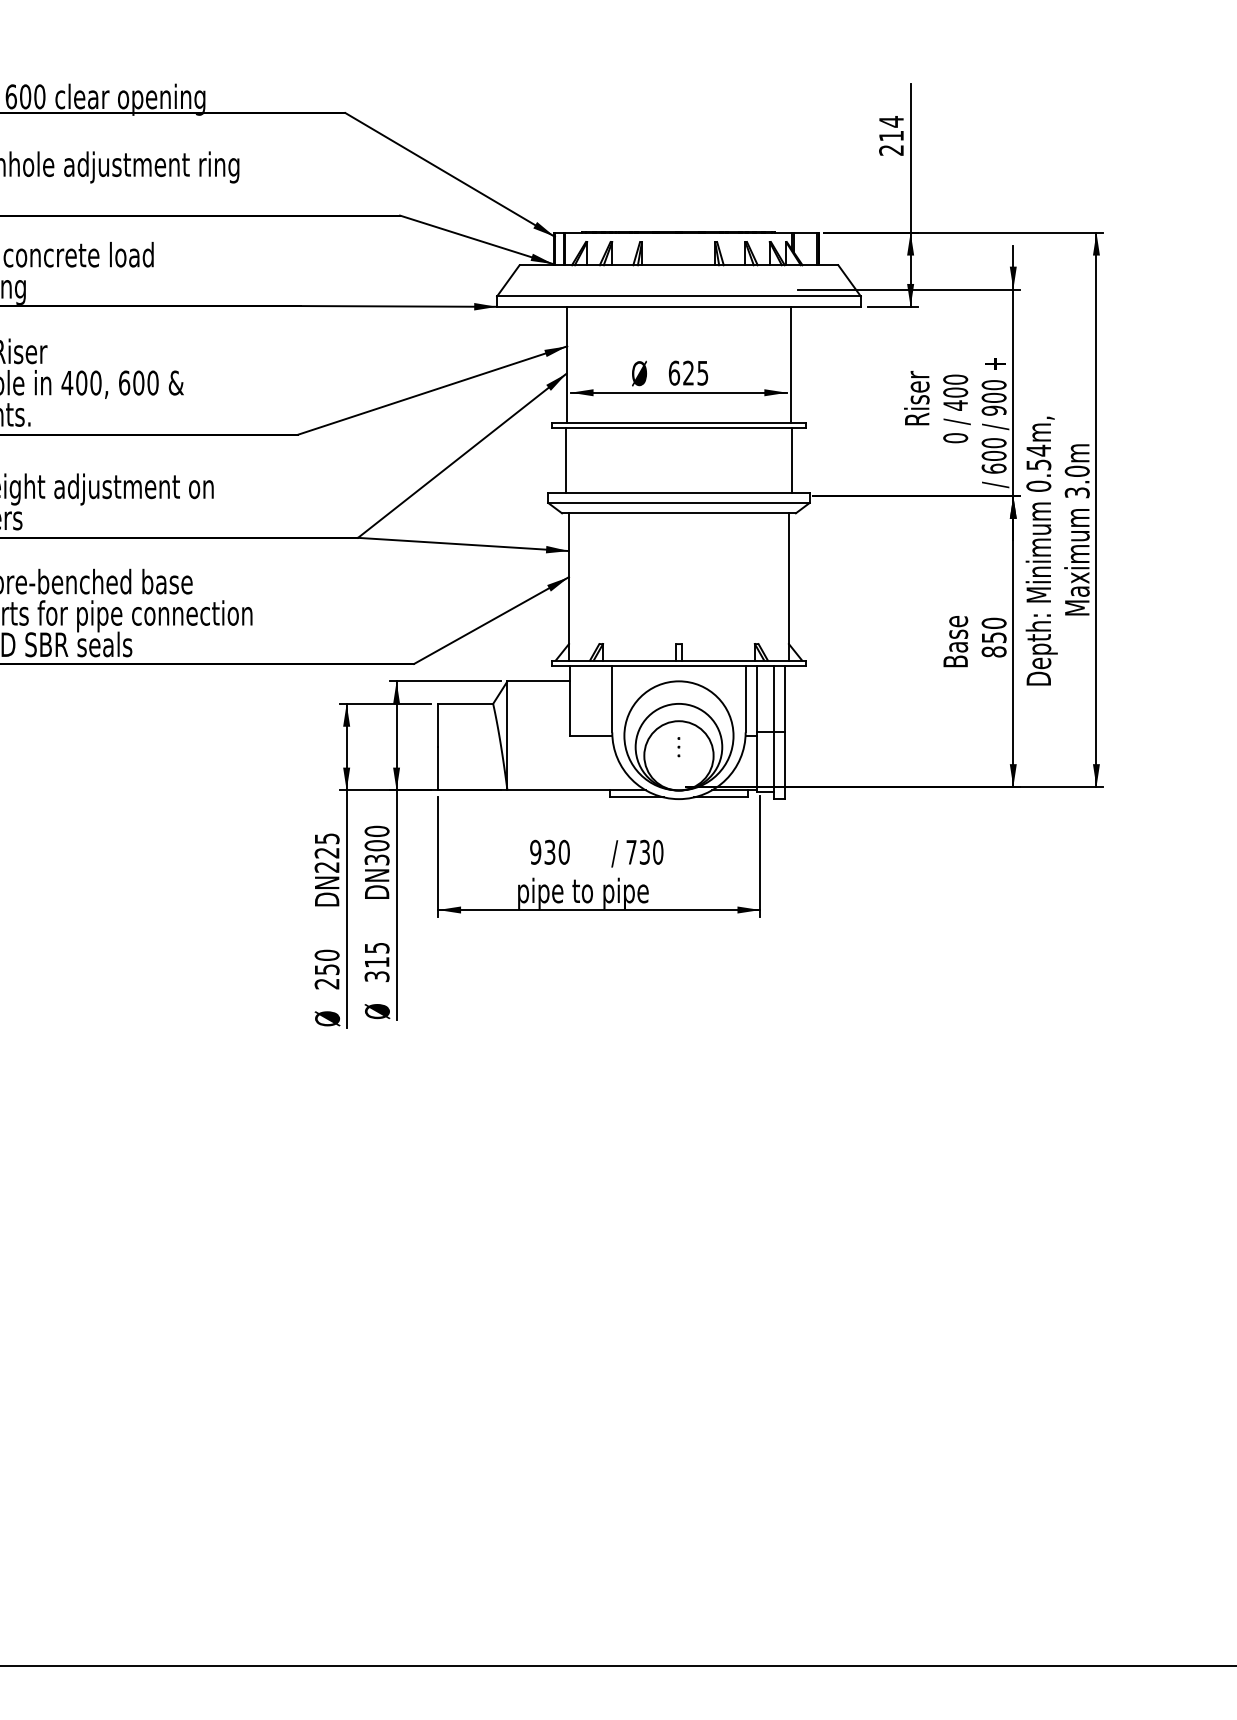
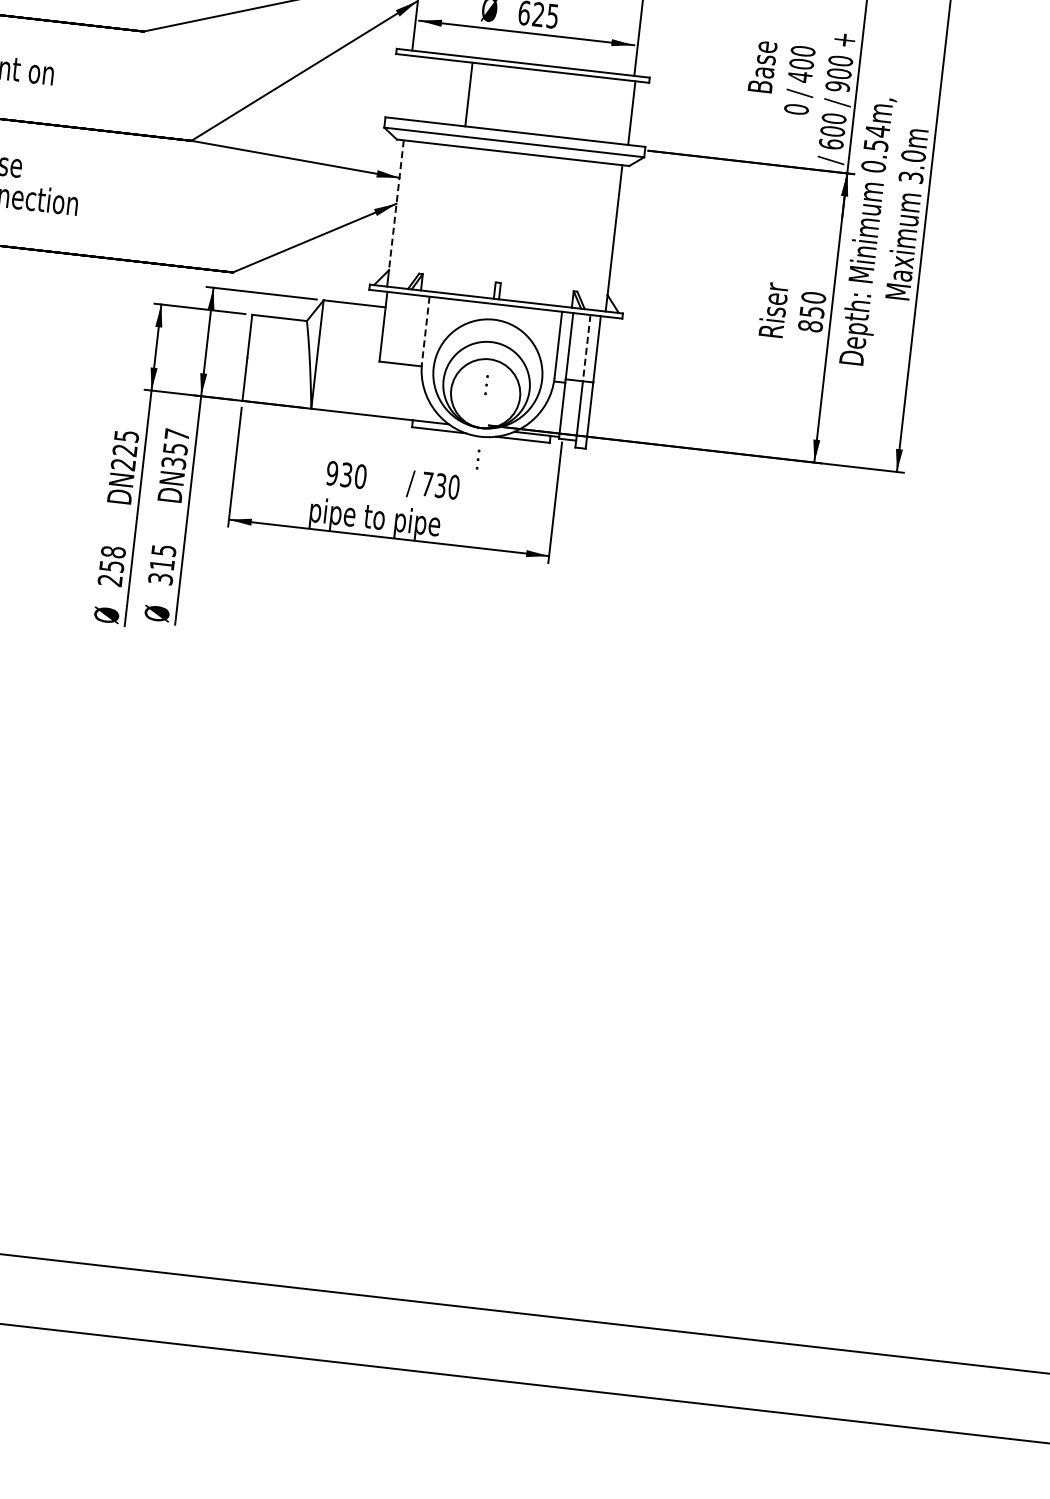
text: (916, 396) -> (762, 63), Riser -> Base
line: (565, 460) -> (468, 94), moved
line: (568, 579) -> (395, 206), solid -> dashed
text: (955, 638) -> (773, 308), Base -> Riser
line: (612, 699) -> (425, 330), solid -> dashed
line: (774, 699) -> (586, 348), solid -> dashed
part: (678, 822) -> (477, 459), added
text: (376, 838) -> (175, 441), DN300 -> DN357
text: (327, 954) -> (113, 551), 250 -> 258

